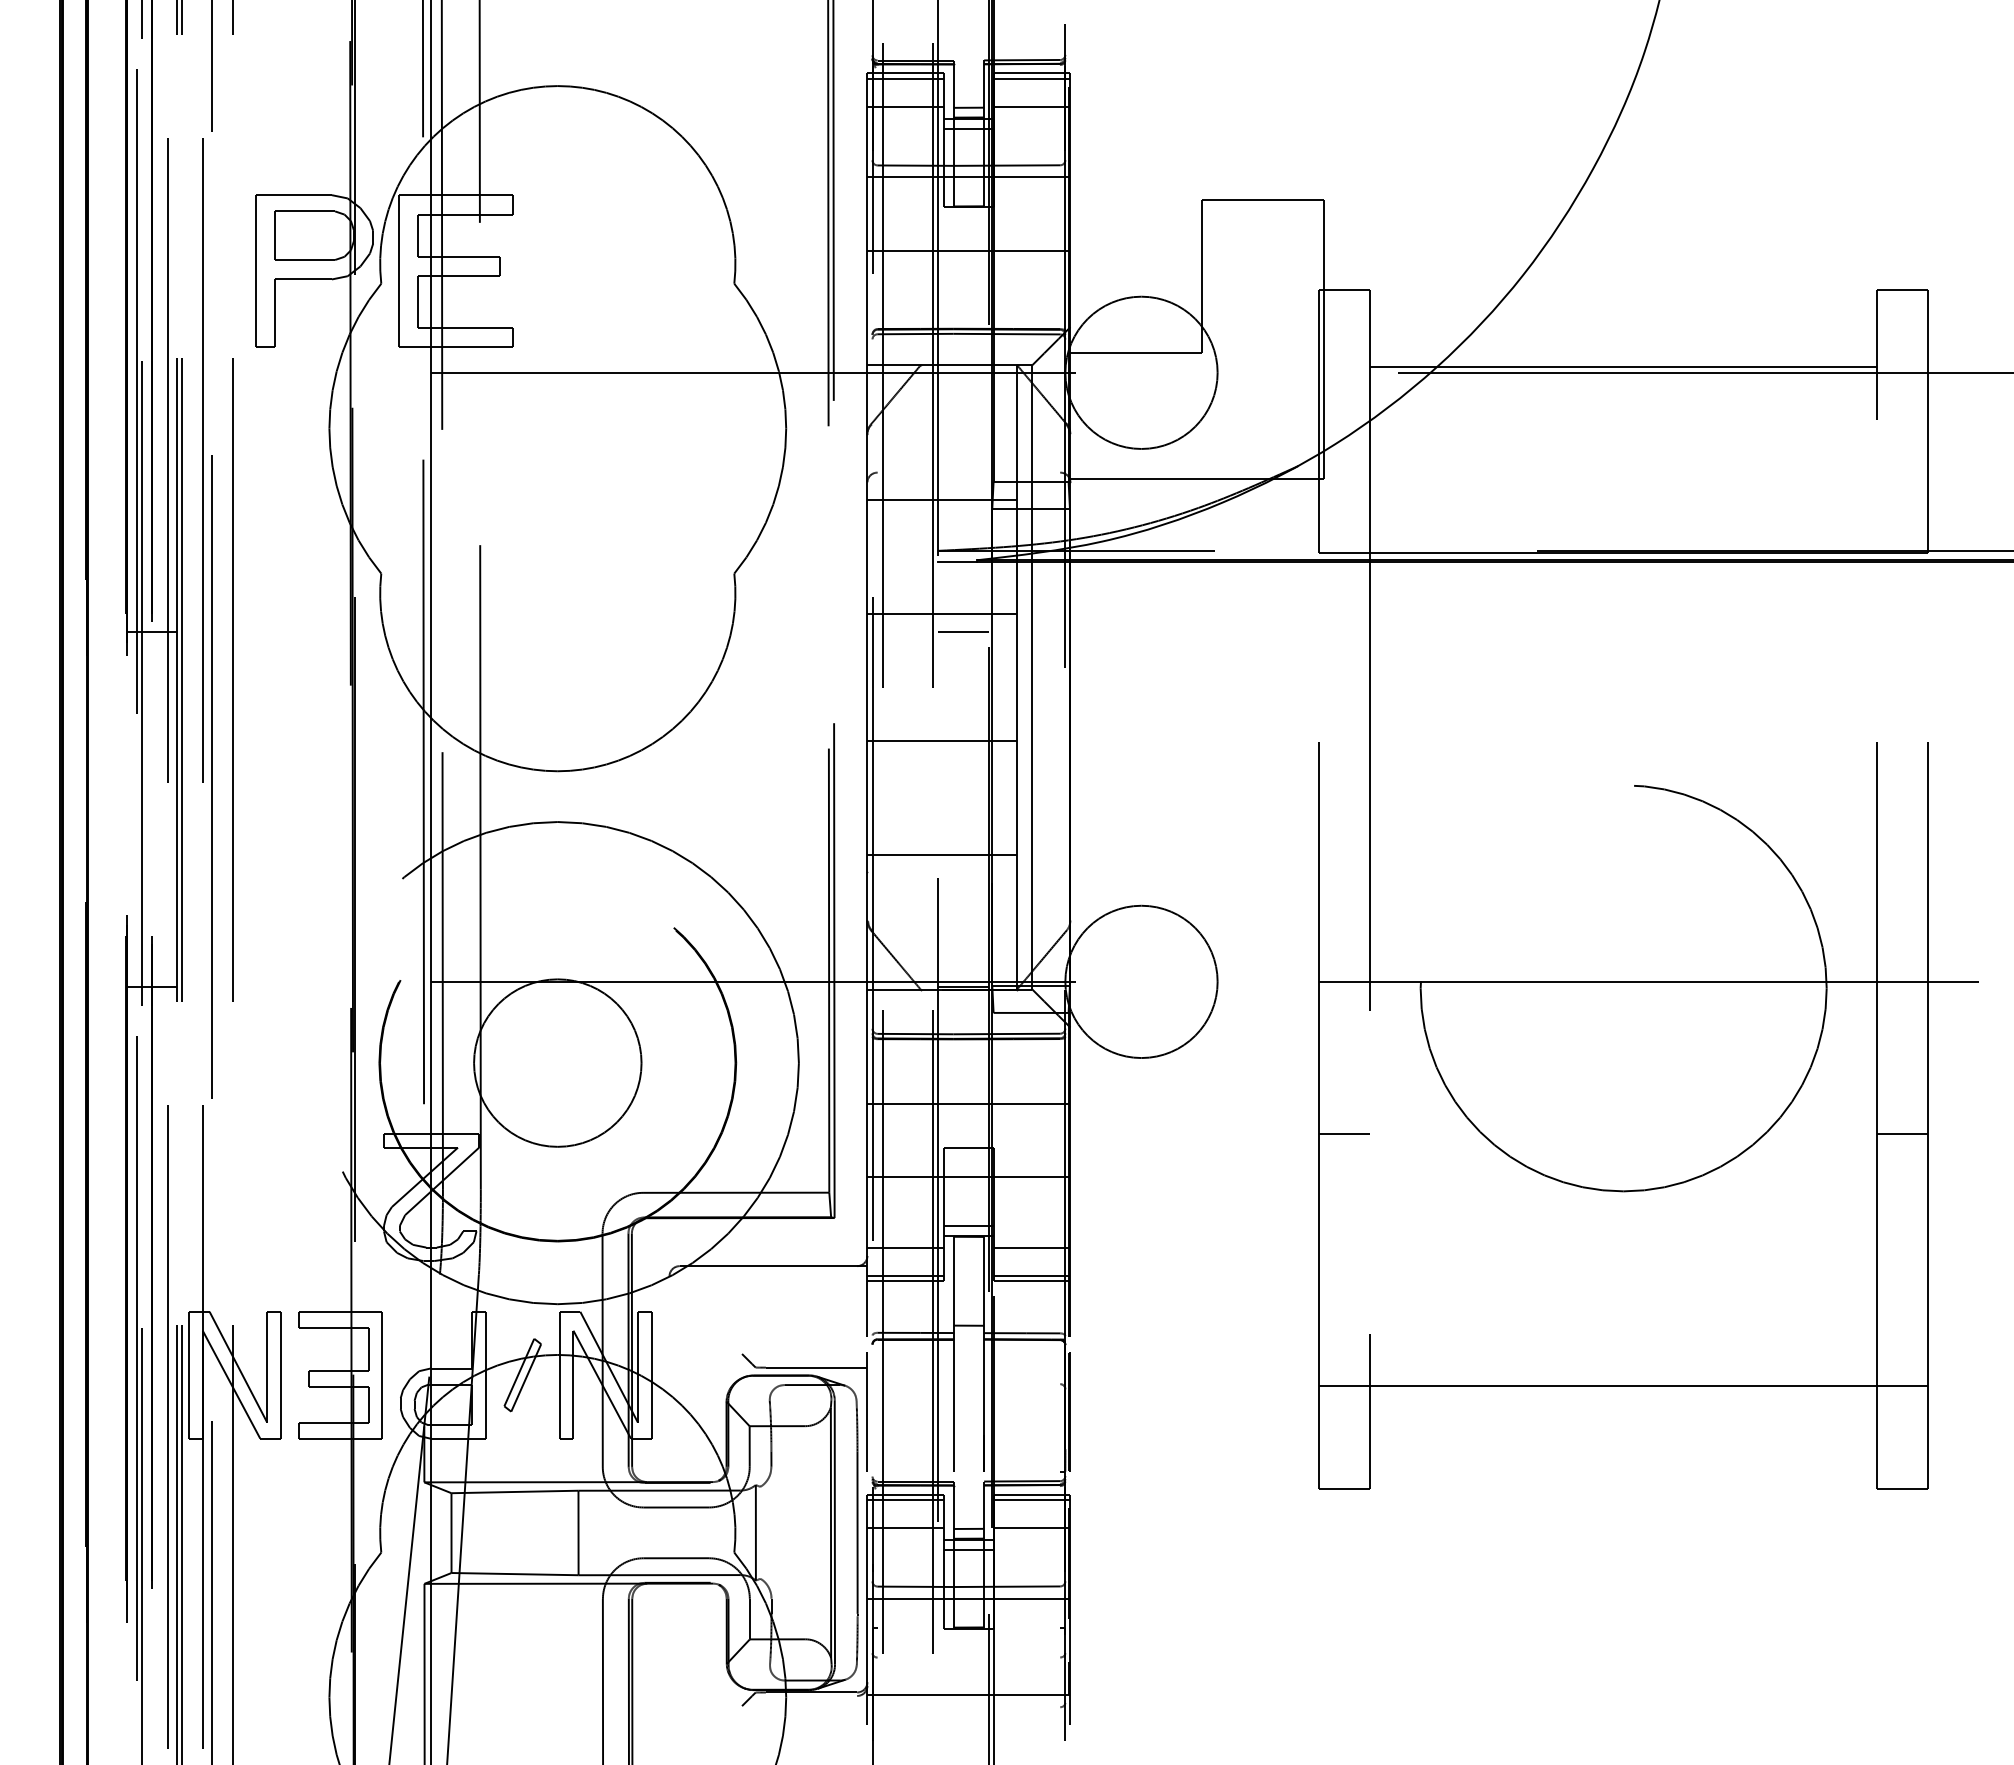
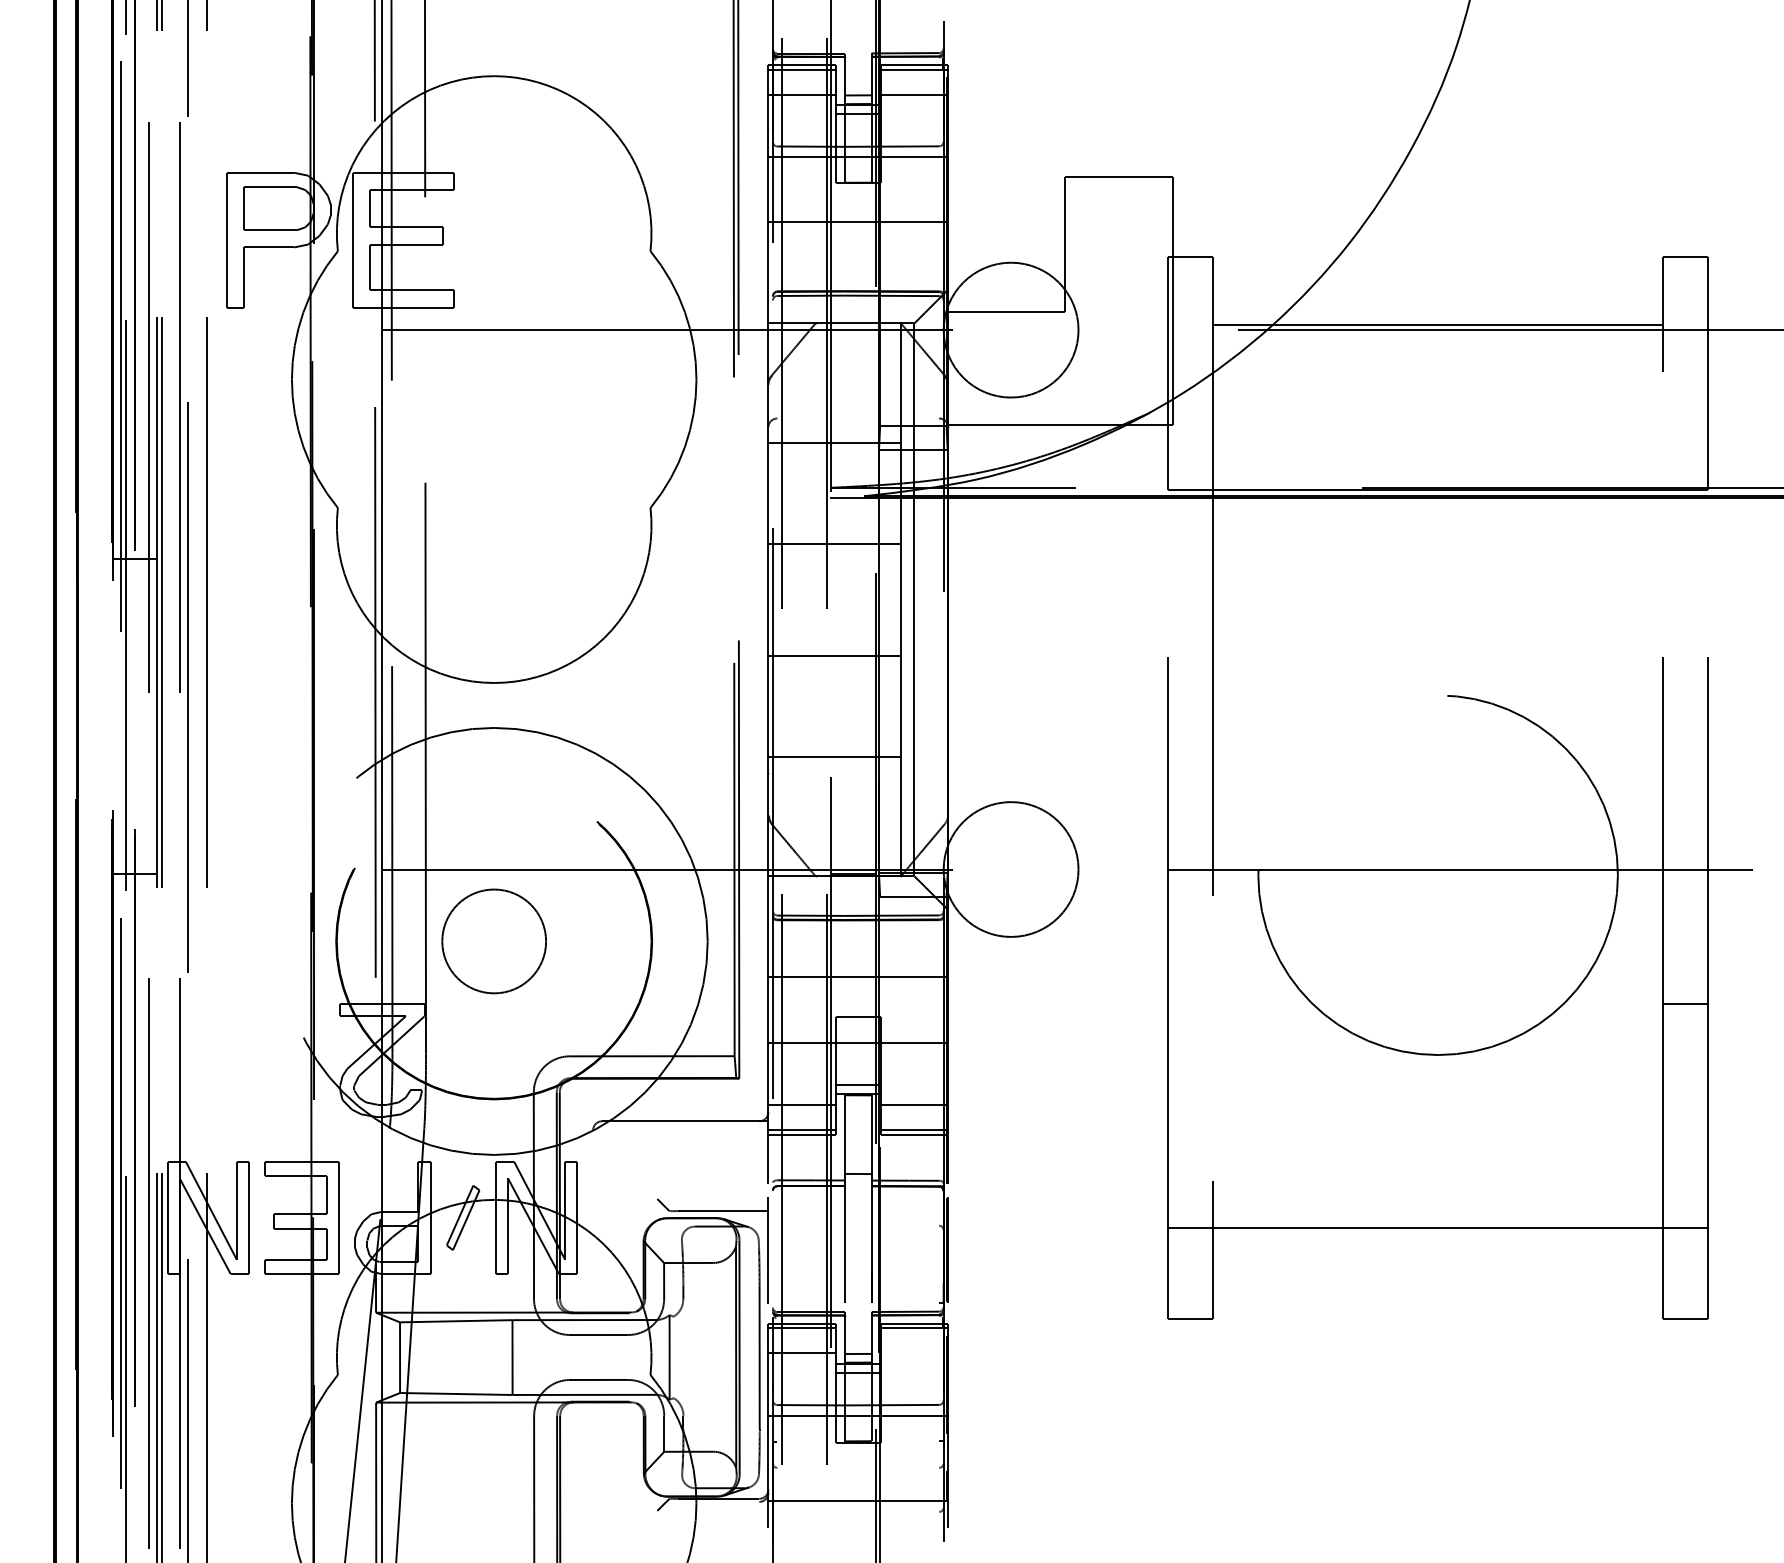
line: (963, 631) -> (853, 559), removed
circle: (557, 1062) -> (493, 940), size x0.7
line: (1344, 1134) -> (1190, 1004), removed
line: (1032, 1528) -> (914, 1353), removed

